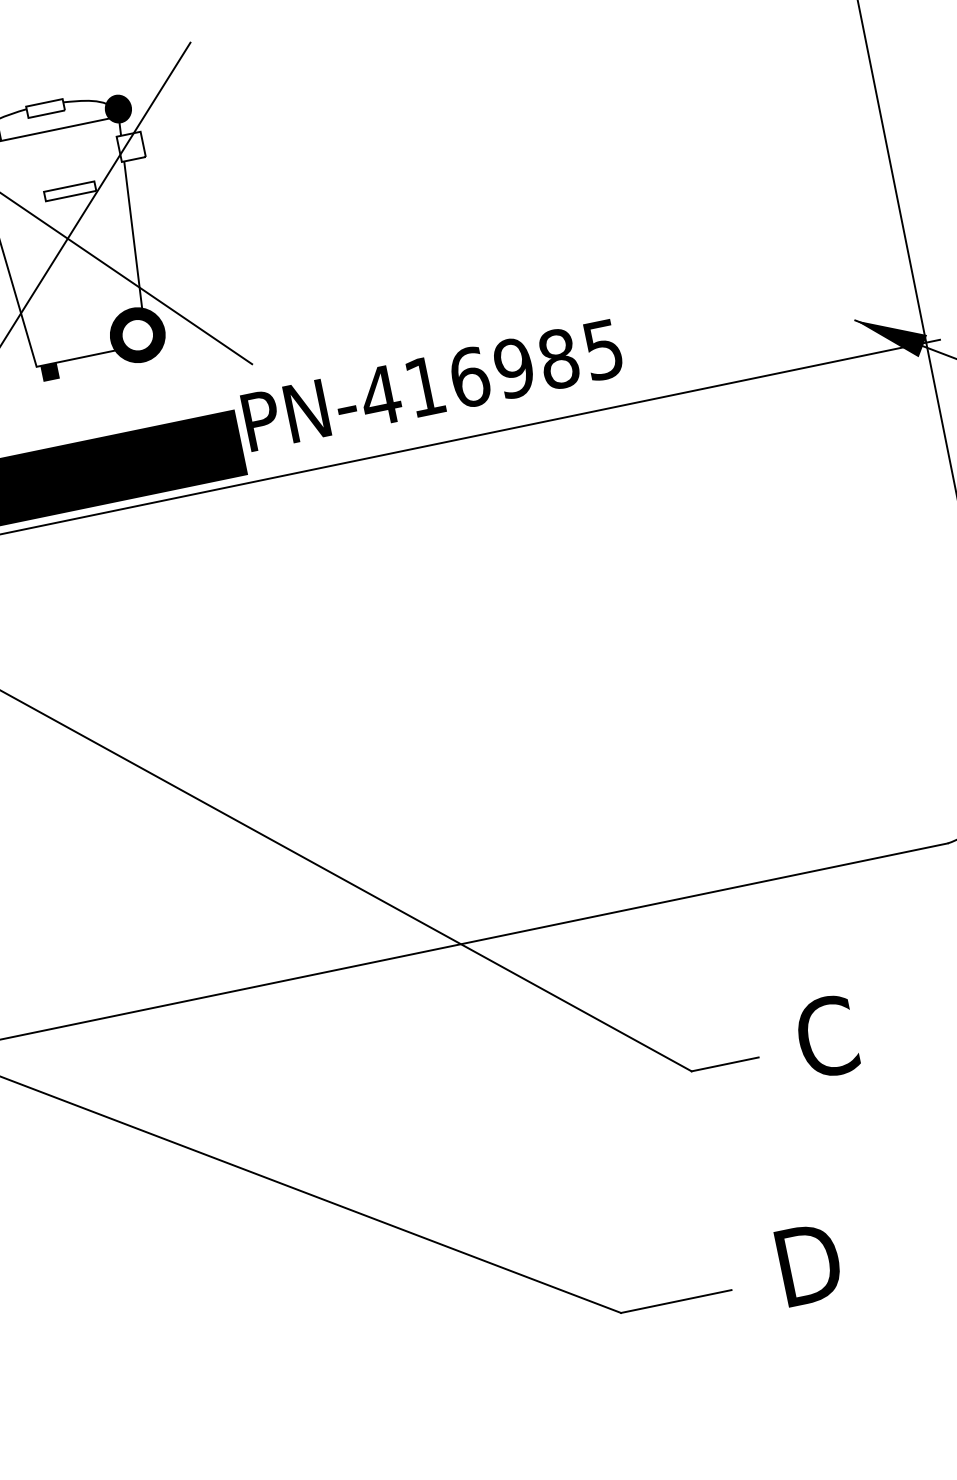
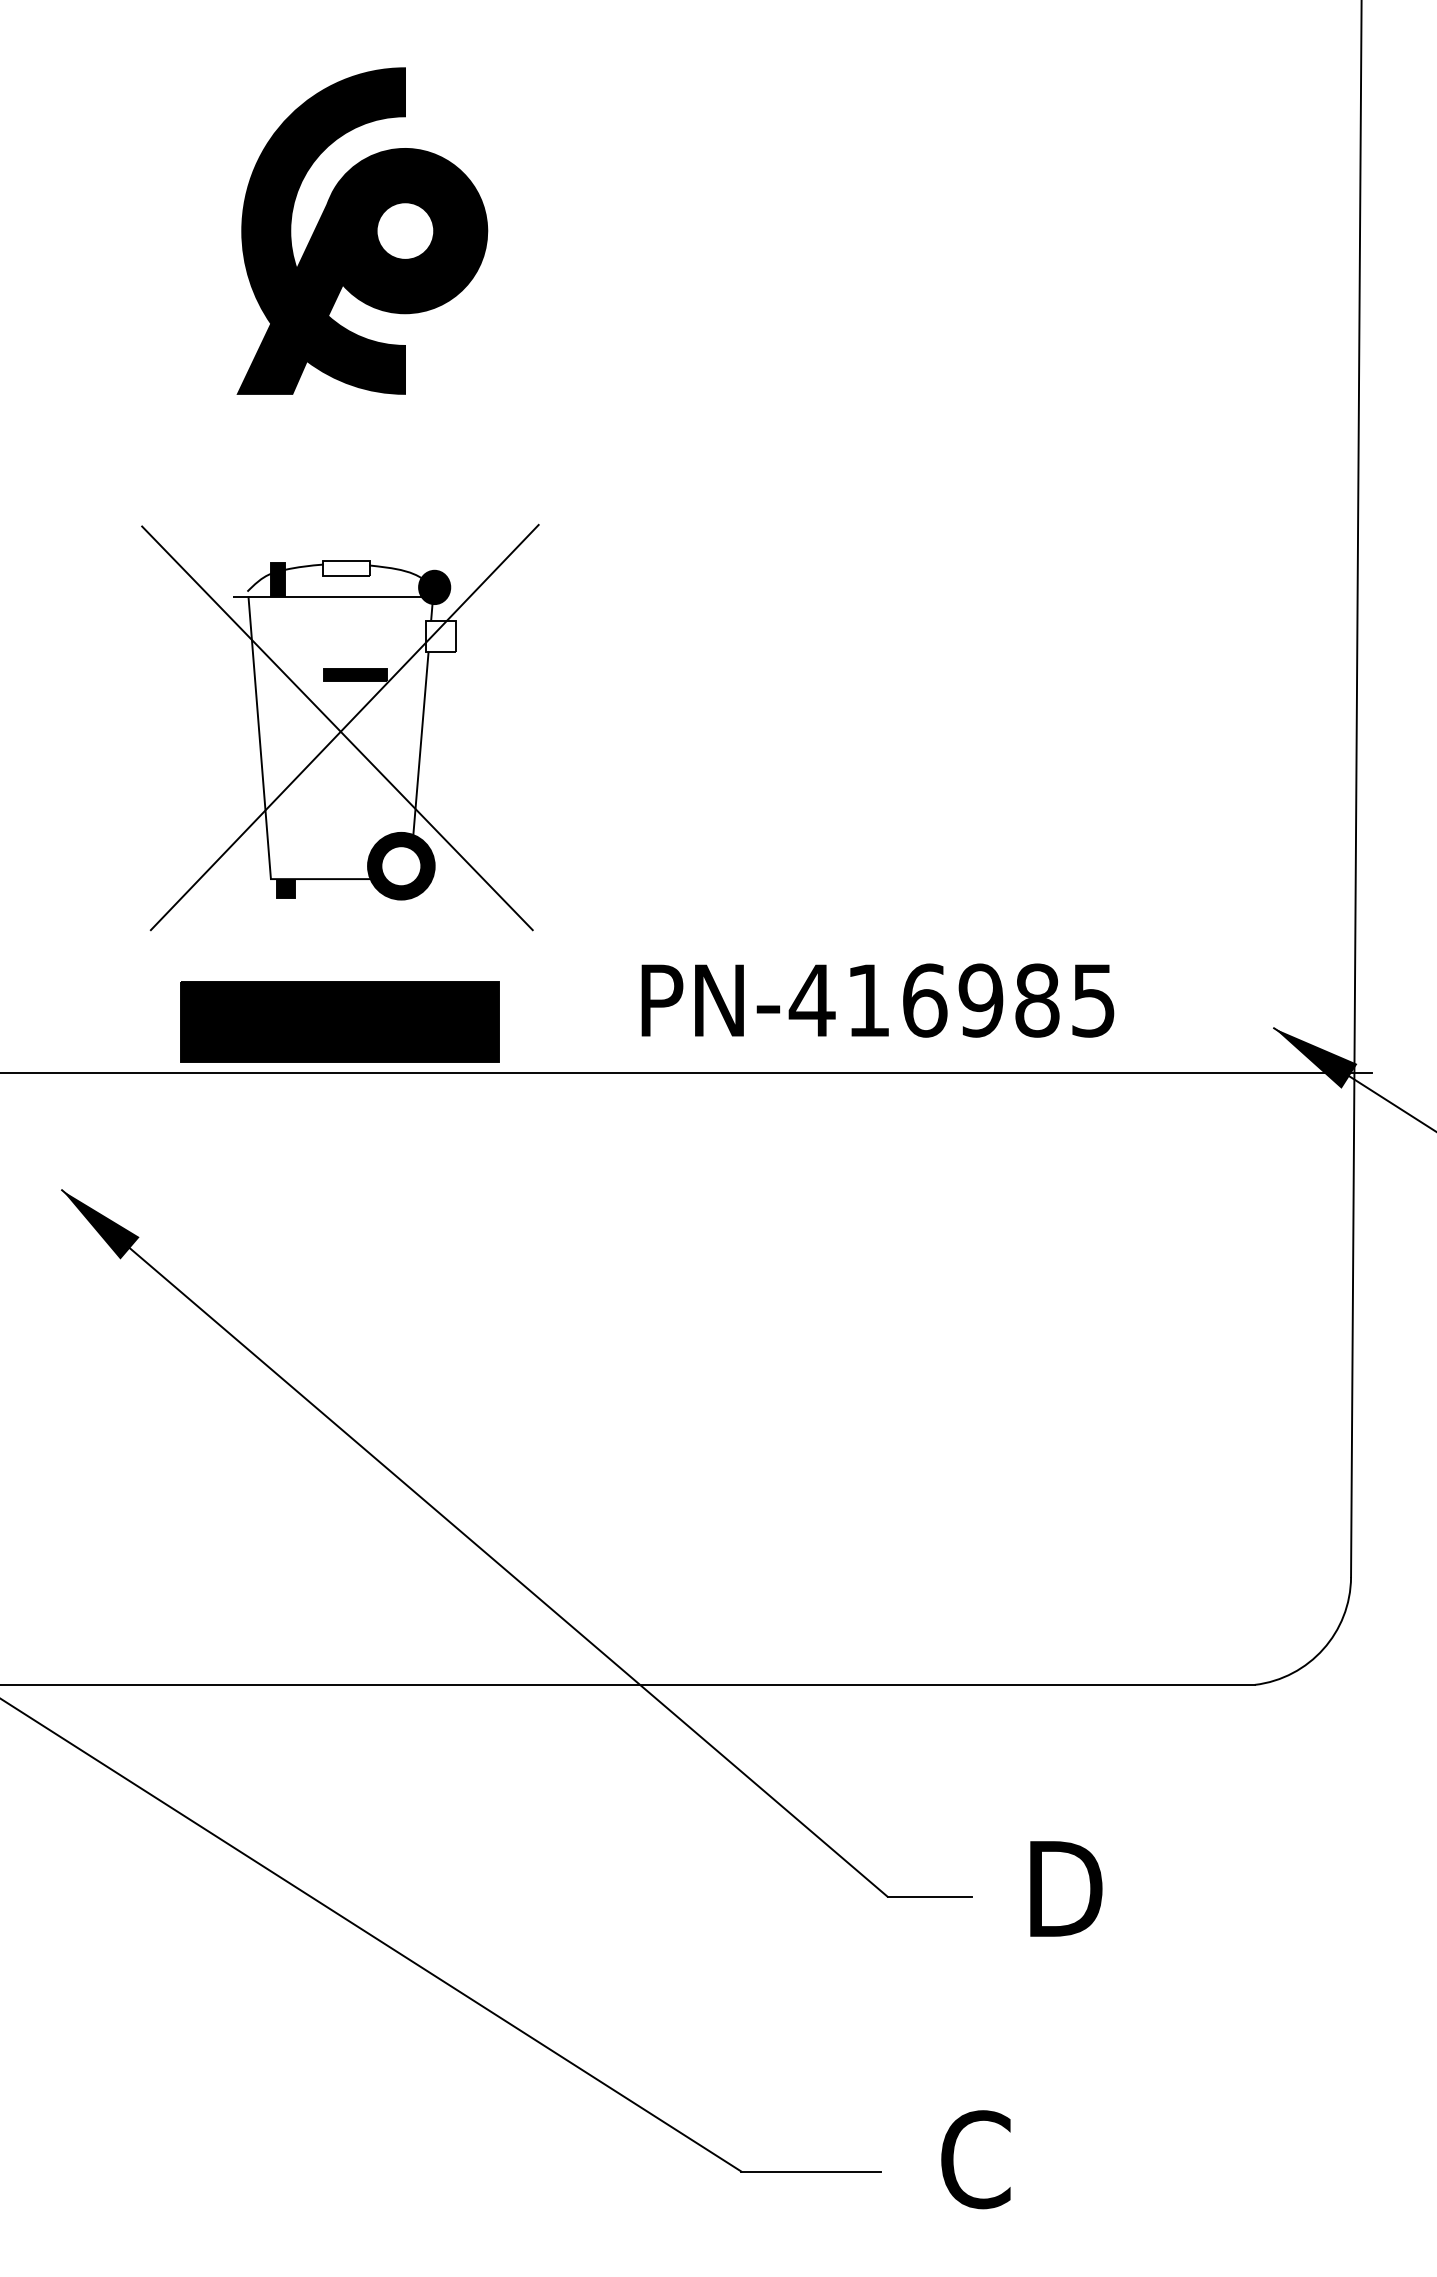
fill: (70, 190) -> (355, 674), added
text: (432, 385) -> (877, 1000), moved
text: (829, 1036) -> (1063, 1888), C -> D
text: (807, 1264) -> (979, 2159), D -> C

